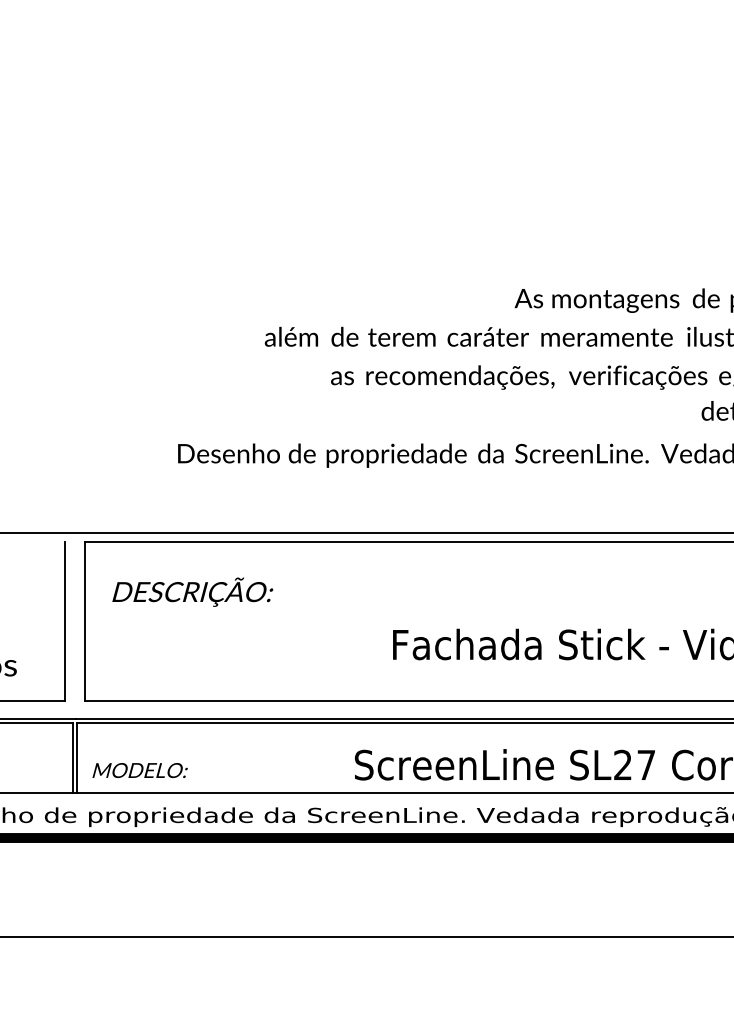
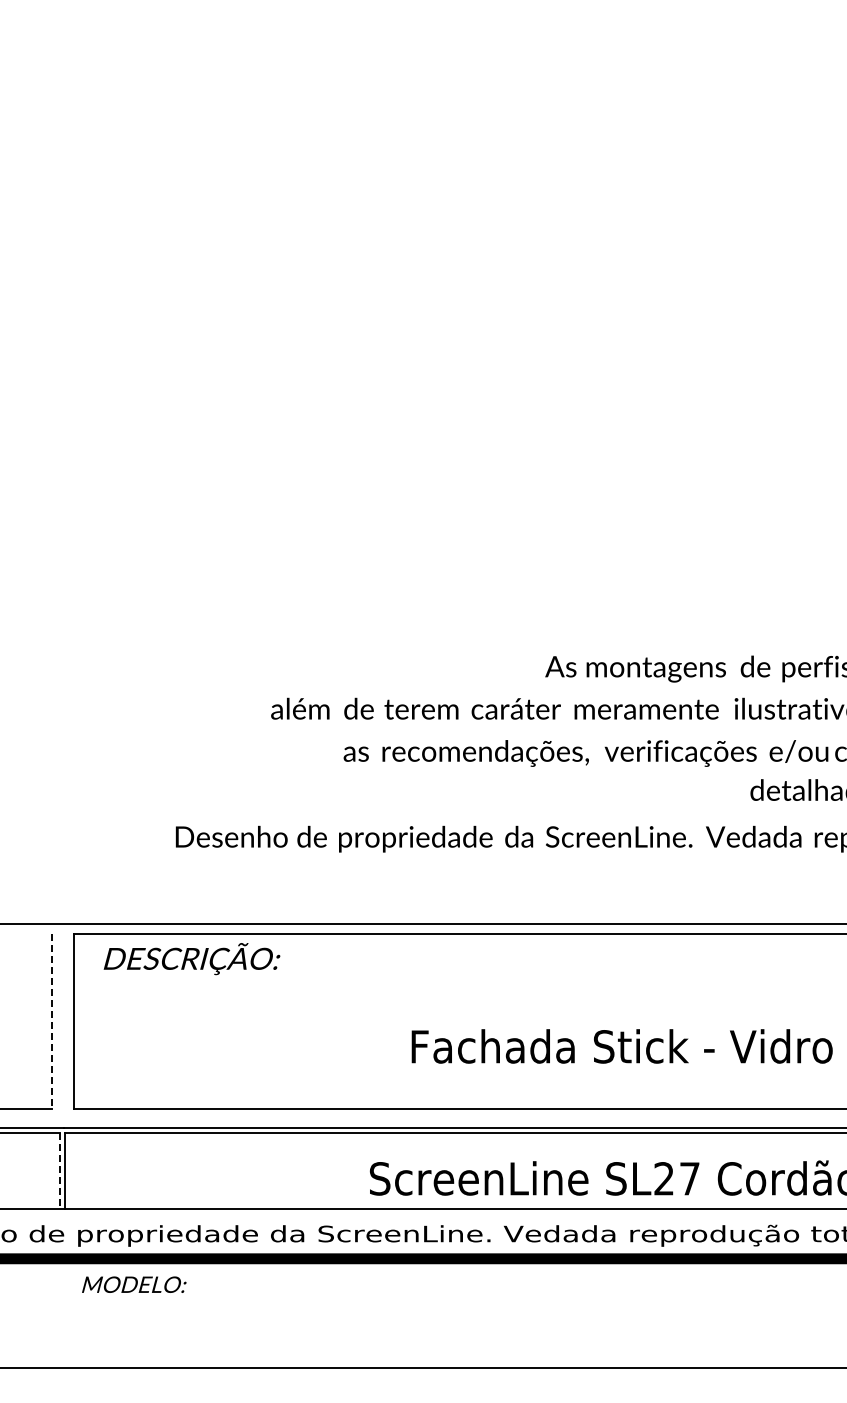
text: (192, 592) -> (191, 959), moved
line: (64, 622) -> (51, 1022), solid -> dashed
line: (72, 758) -> (60, 1171), solid -> dashed
text: (140, 770) -> (134, 1284), moved

